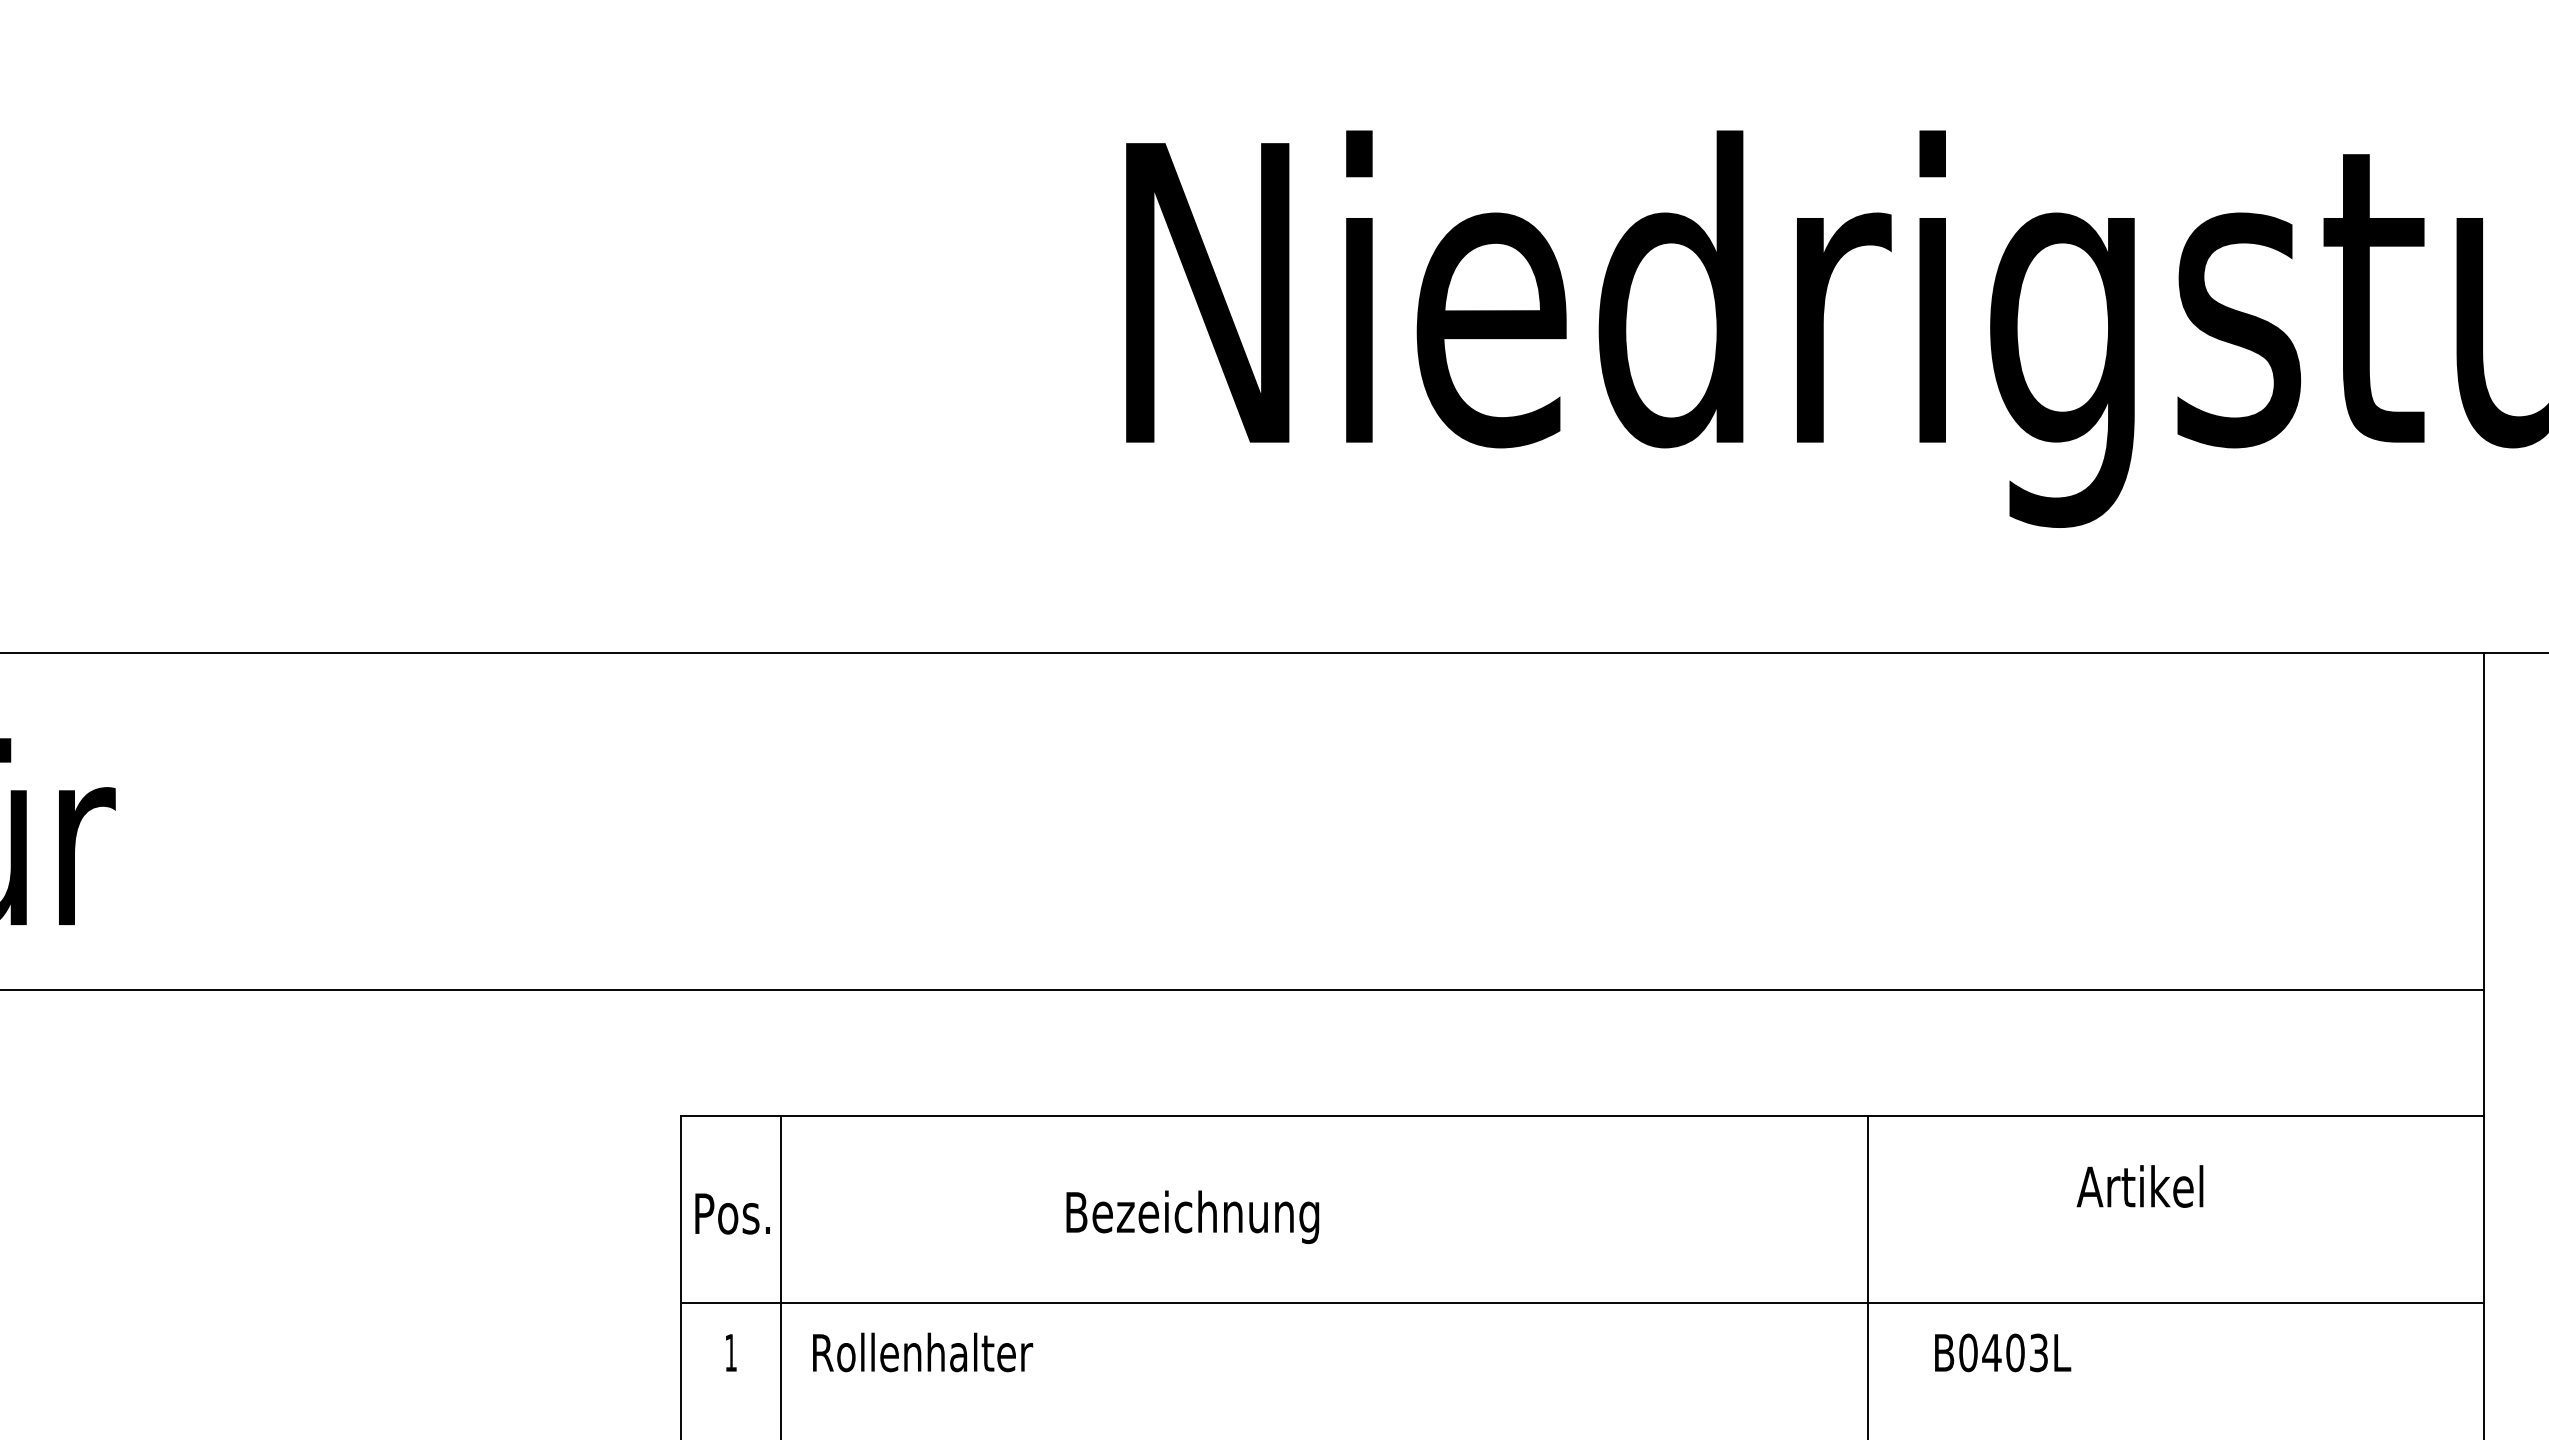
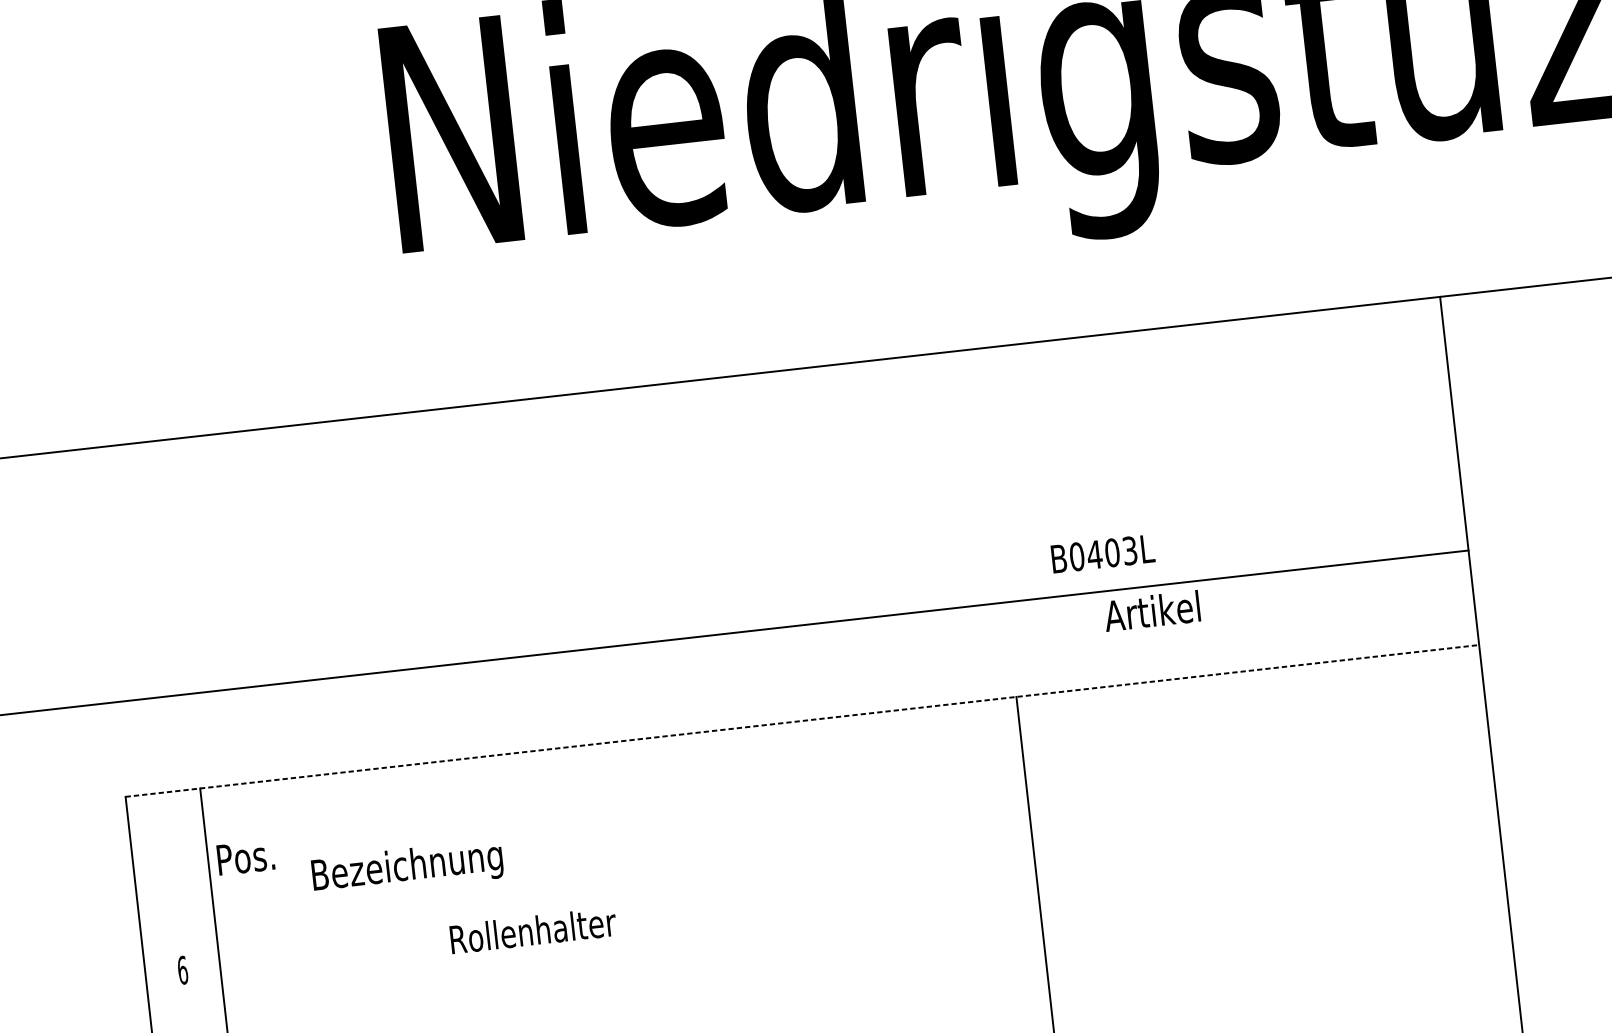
line: (1583, 1116) -> (802, 721), solid -> dashed
text: (2139, 1186) -> (1151, 611), moved
text: (732, 1213) -> (245, 857), moved
text: (1192, 1216) -> (407, 868), moved
line: (1582, 1302) -> (817, 860), removed
text: (731, 1352) -> (183, 970), 1 -> 6
text: (923, 1352) -> (533, 930), moved
text: (2003, 1352) -> (1103, 553), moved

